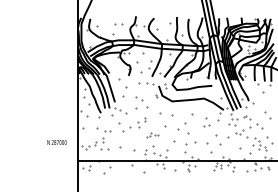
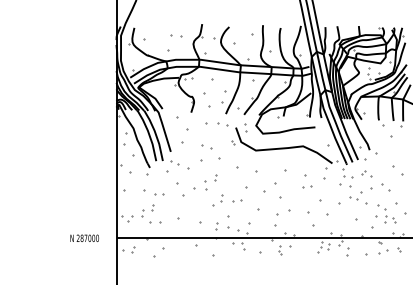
part: (152, 135) -> (226, 201), size x1.67
text: (56, 142) -> (83, 238), moved

